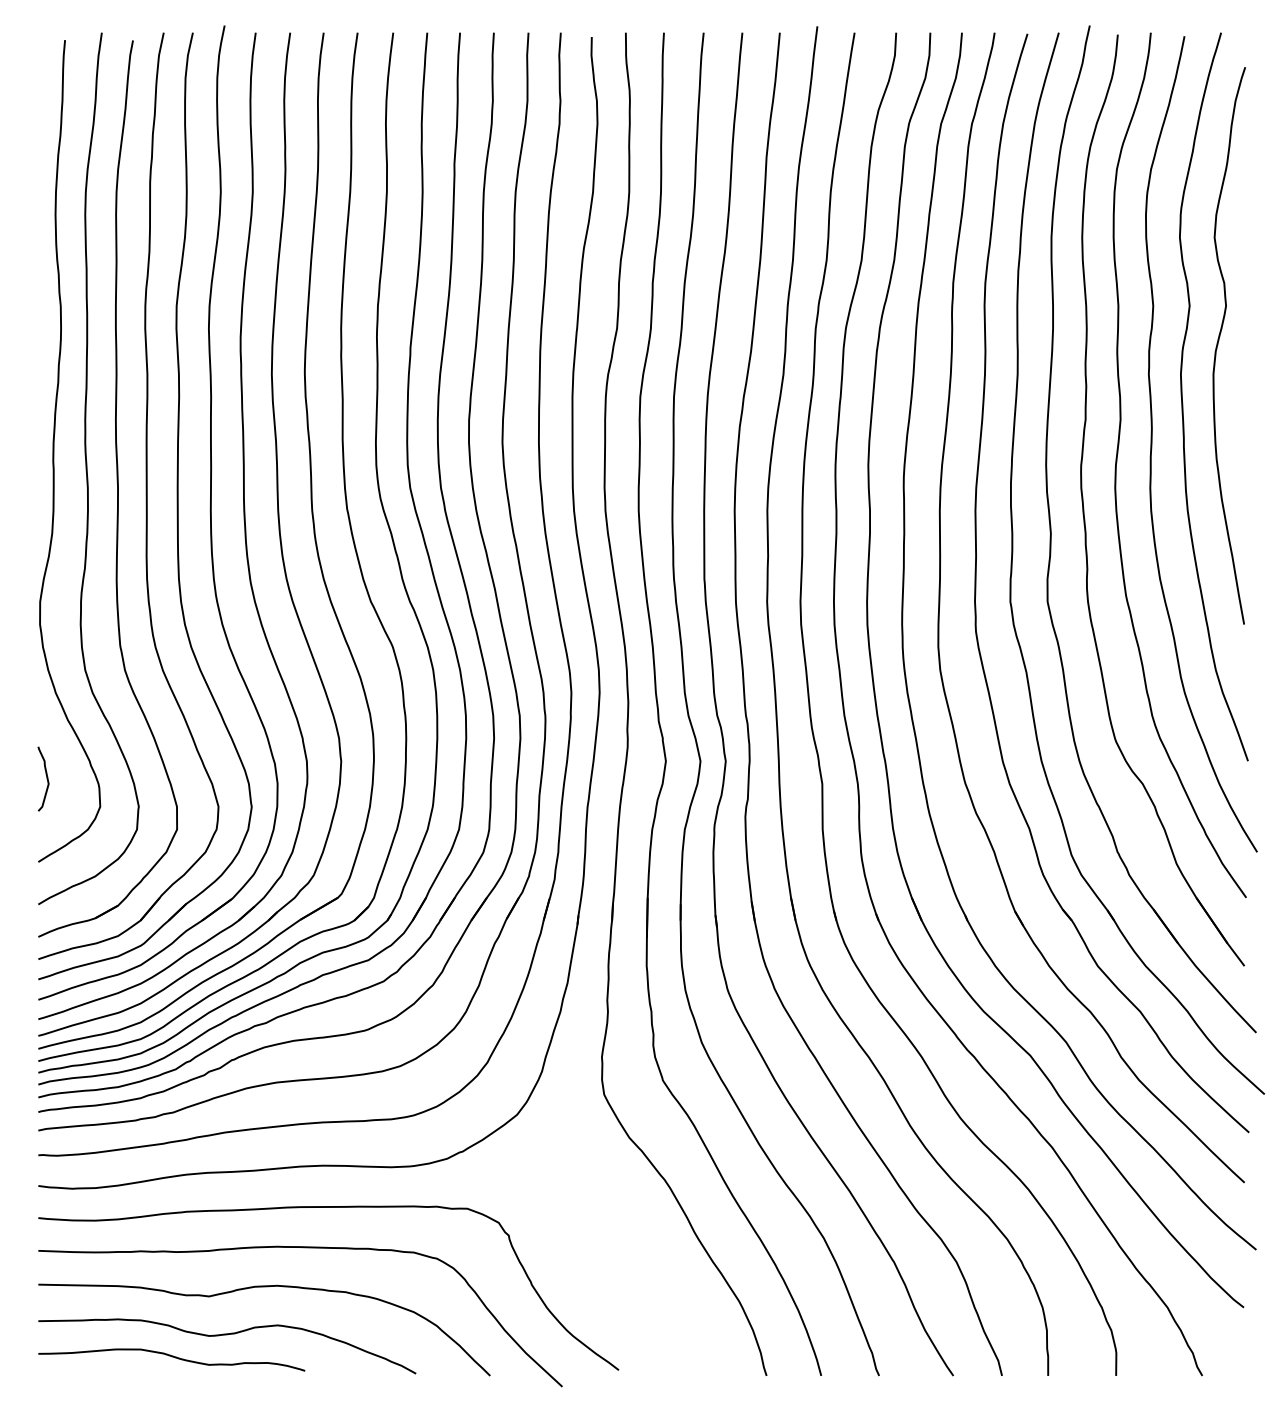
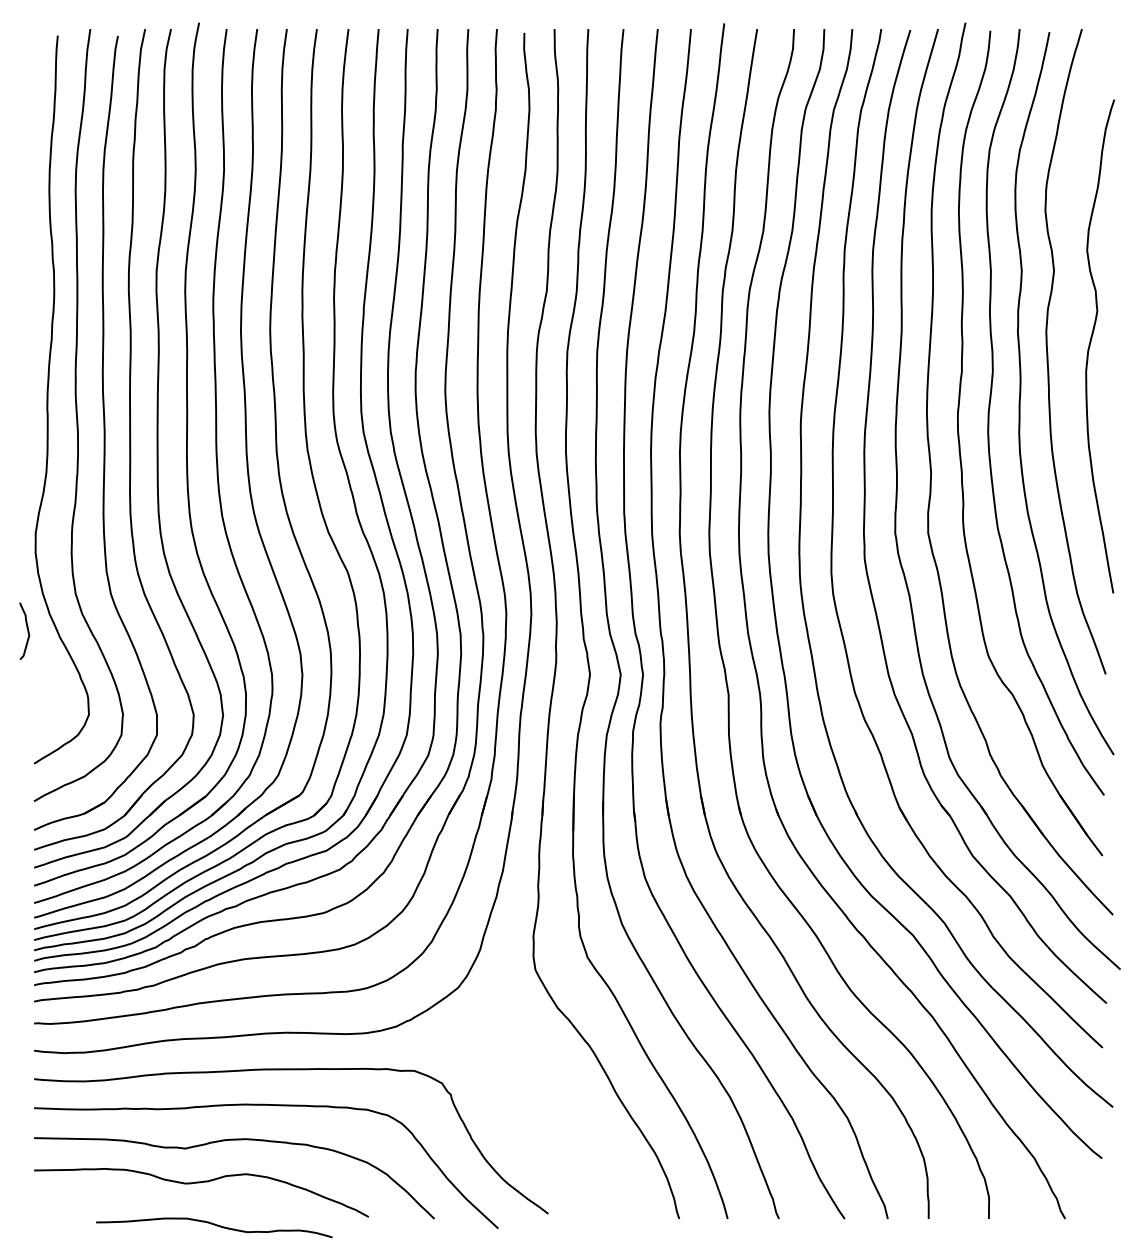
curve: (1219, 341) -> (1091, 342), moved
curve: (45, 775) -> (26, 628), moved
curve: (171, 1357) -> (214, 1225), moved

